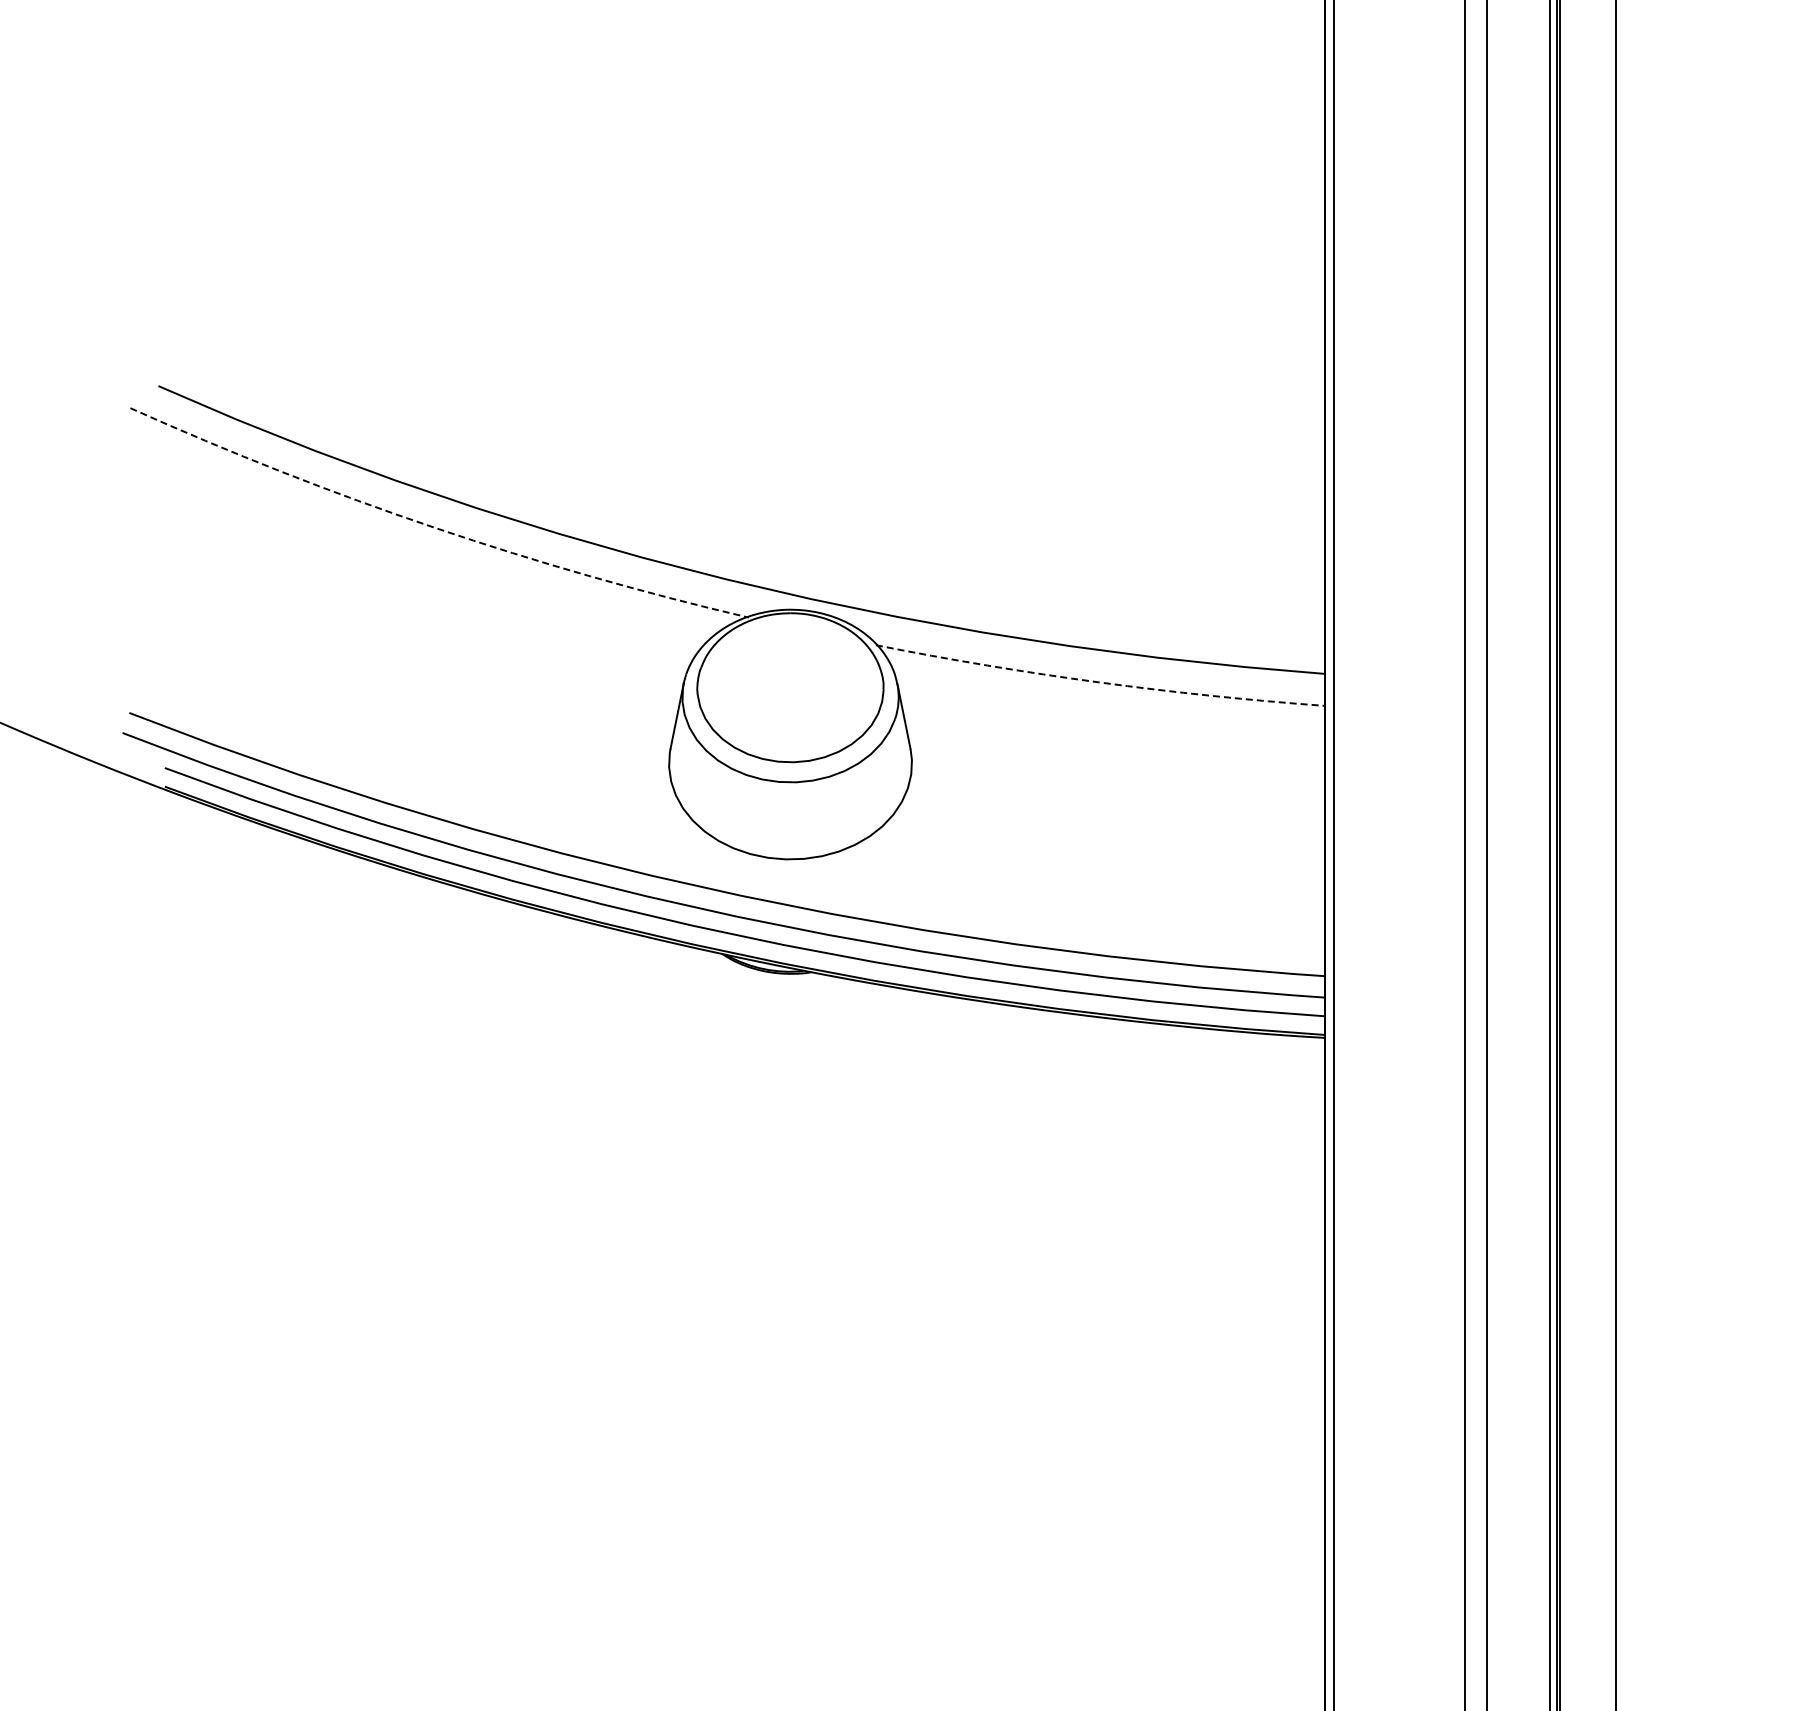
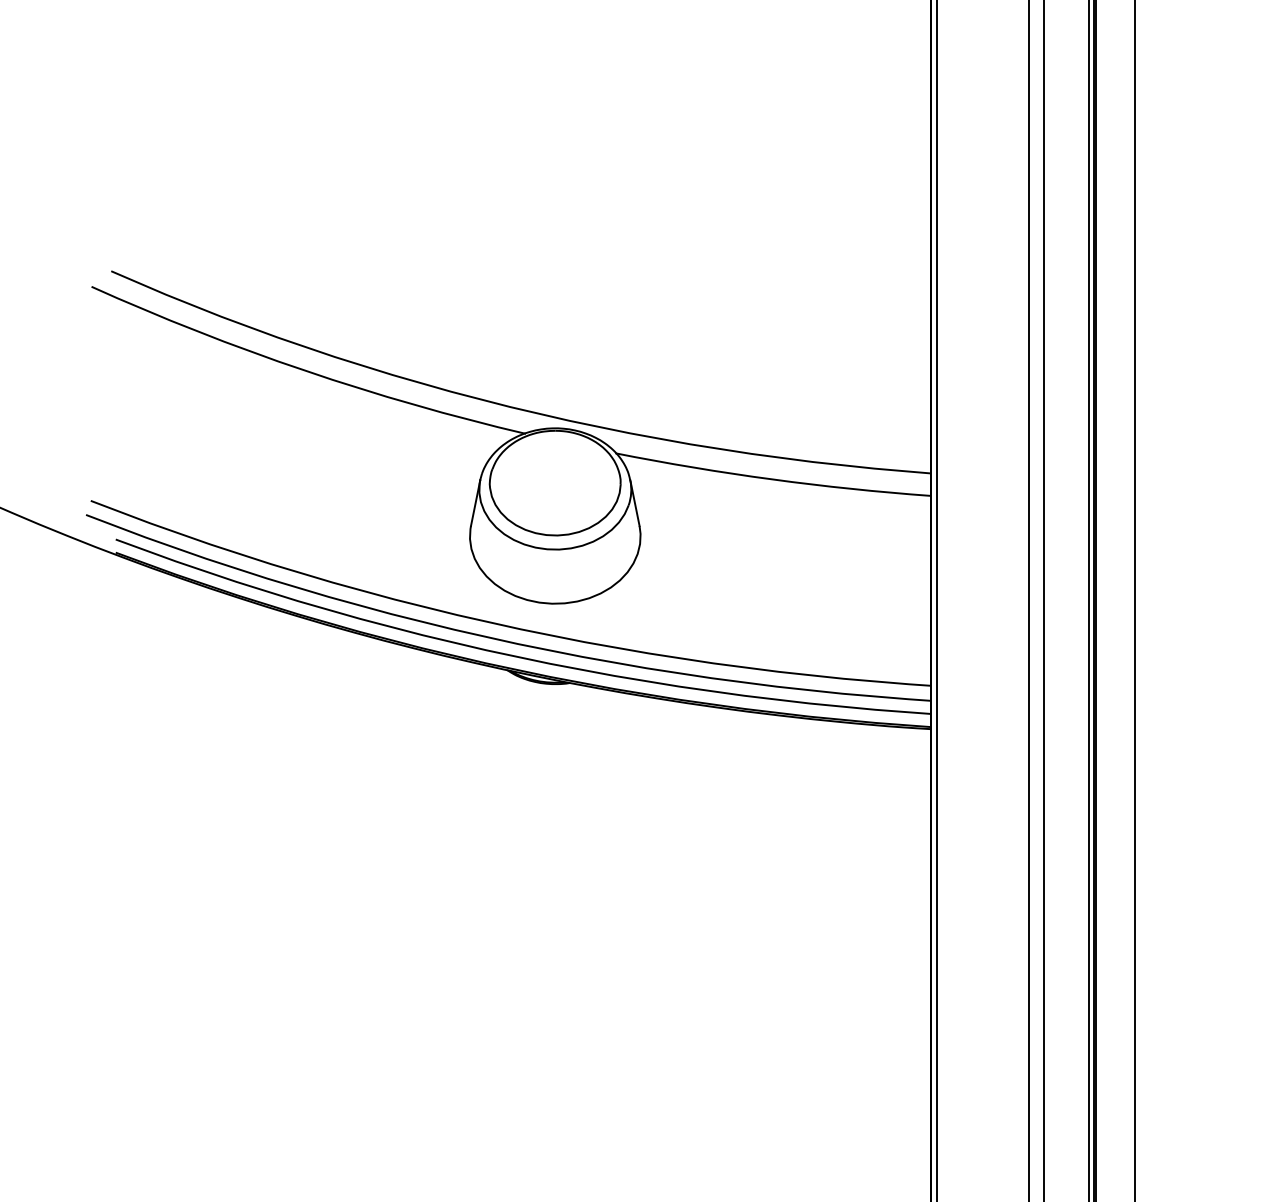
arc: (434, 527) -> (305, 370), dashed -> solid
arc: (1099, 682) -> (772, 479), dashed -> solid

